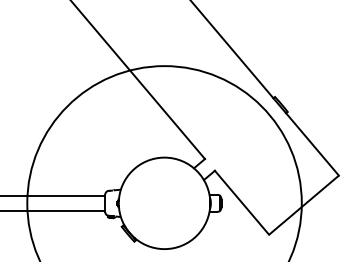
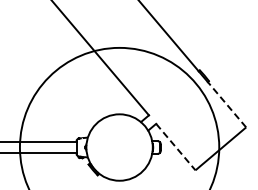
line: (313, 144) -> (227, 104), solid -> dashed
line: (242, 203) -> (176, 147), solid -> dashed

